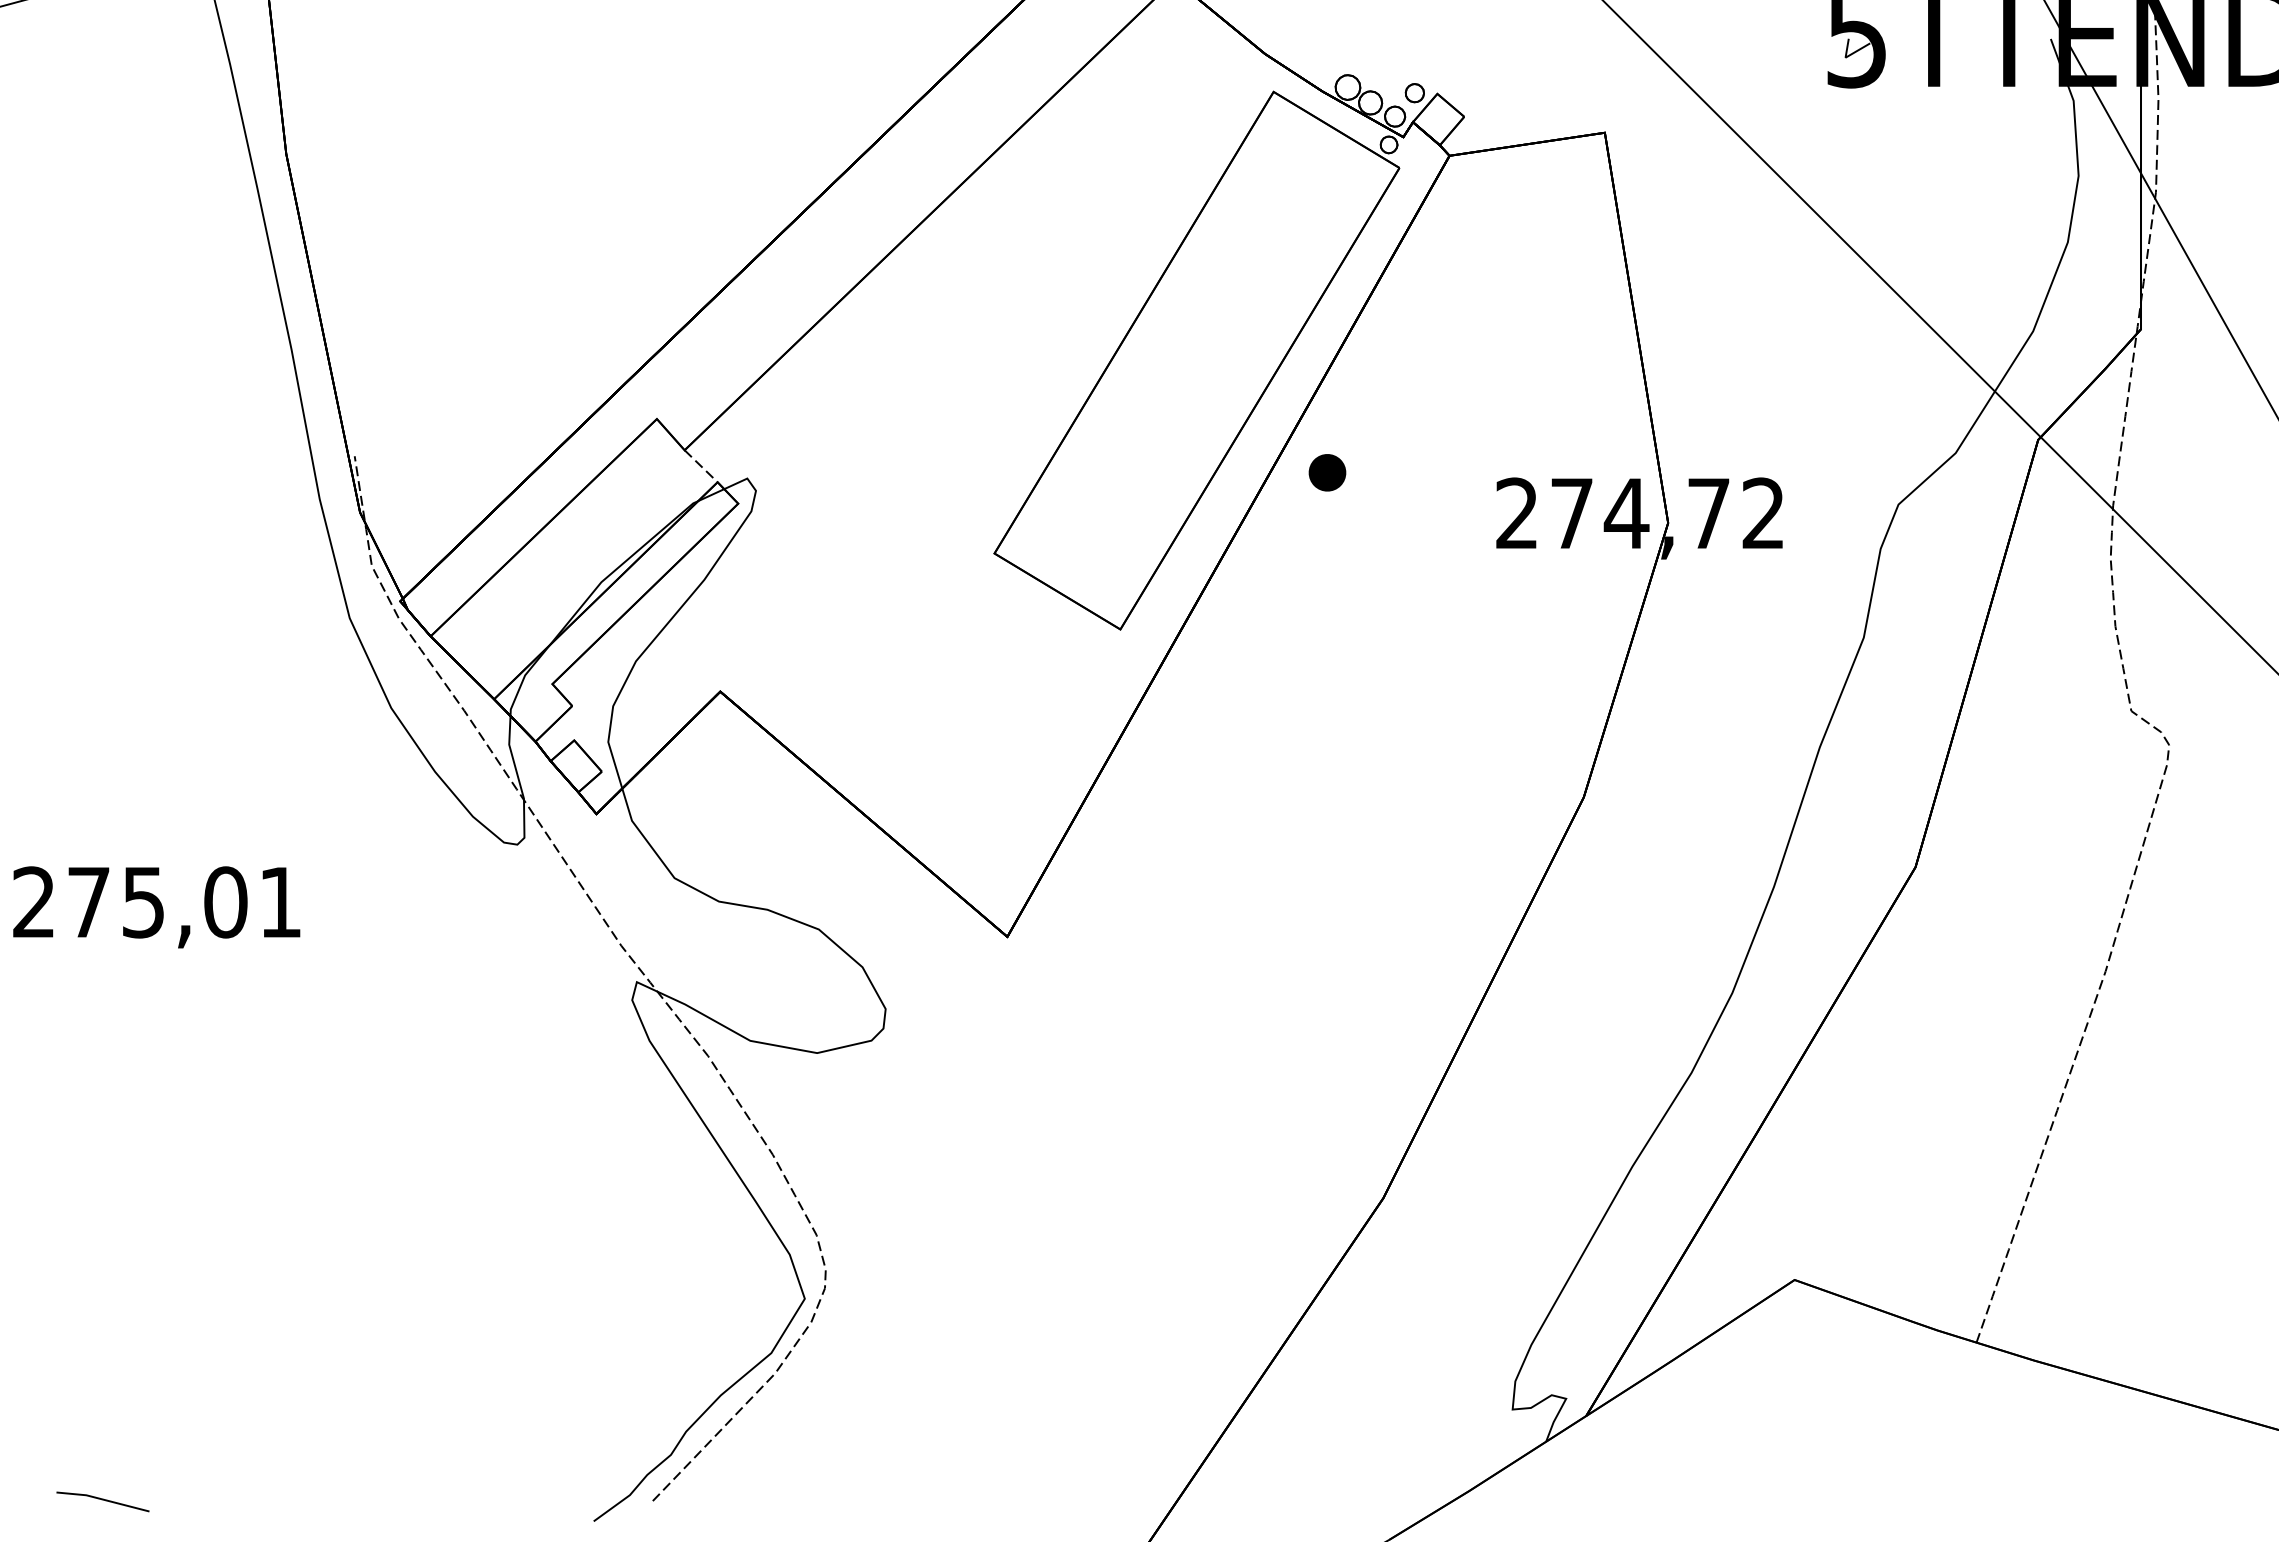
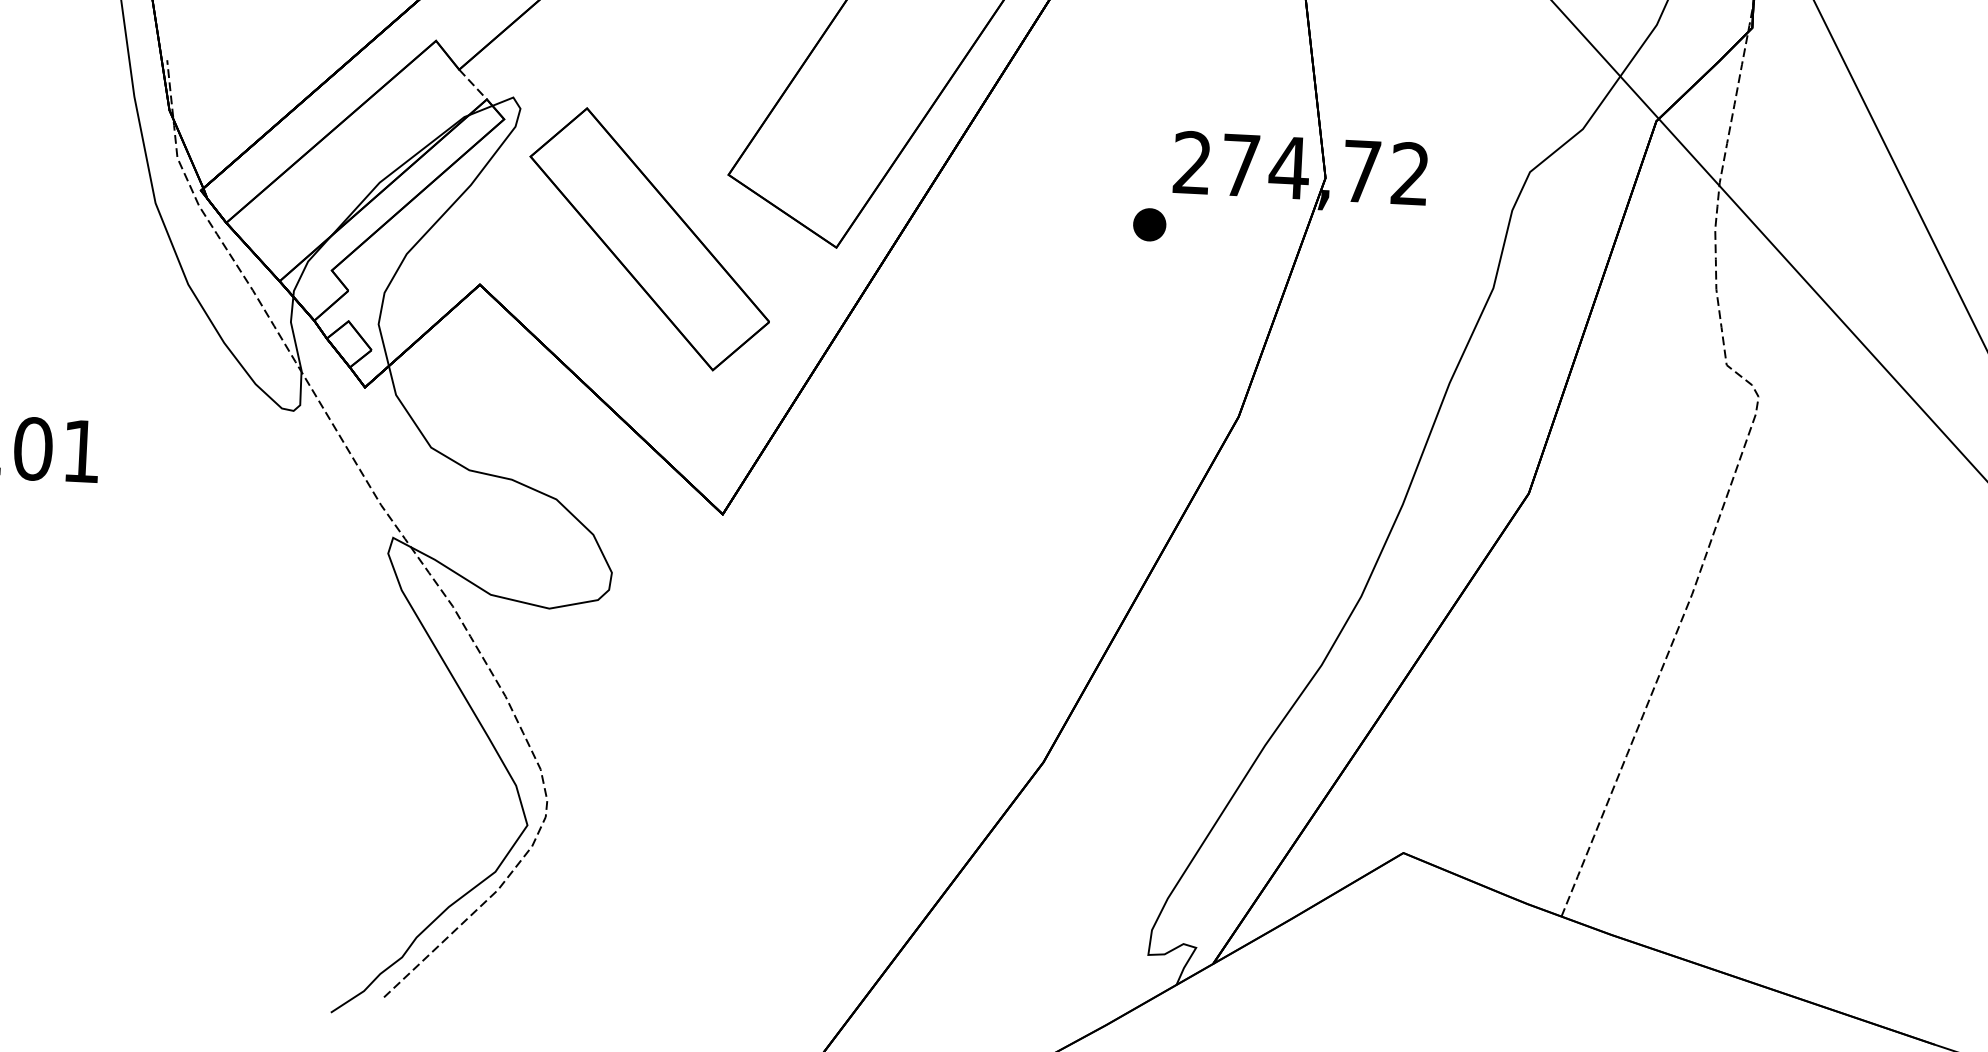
part: (1327, 472) -> (1149, 224), moved
part: (909, 630) -> (649, 239), added

